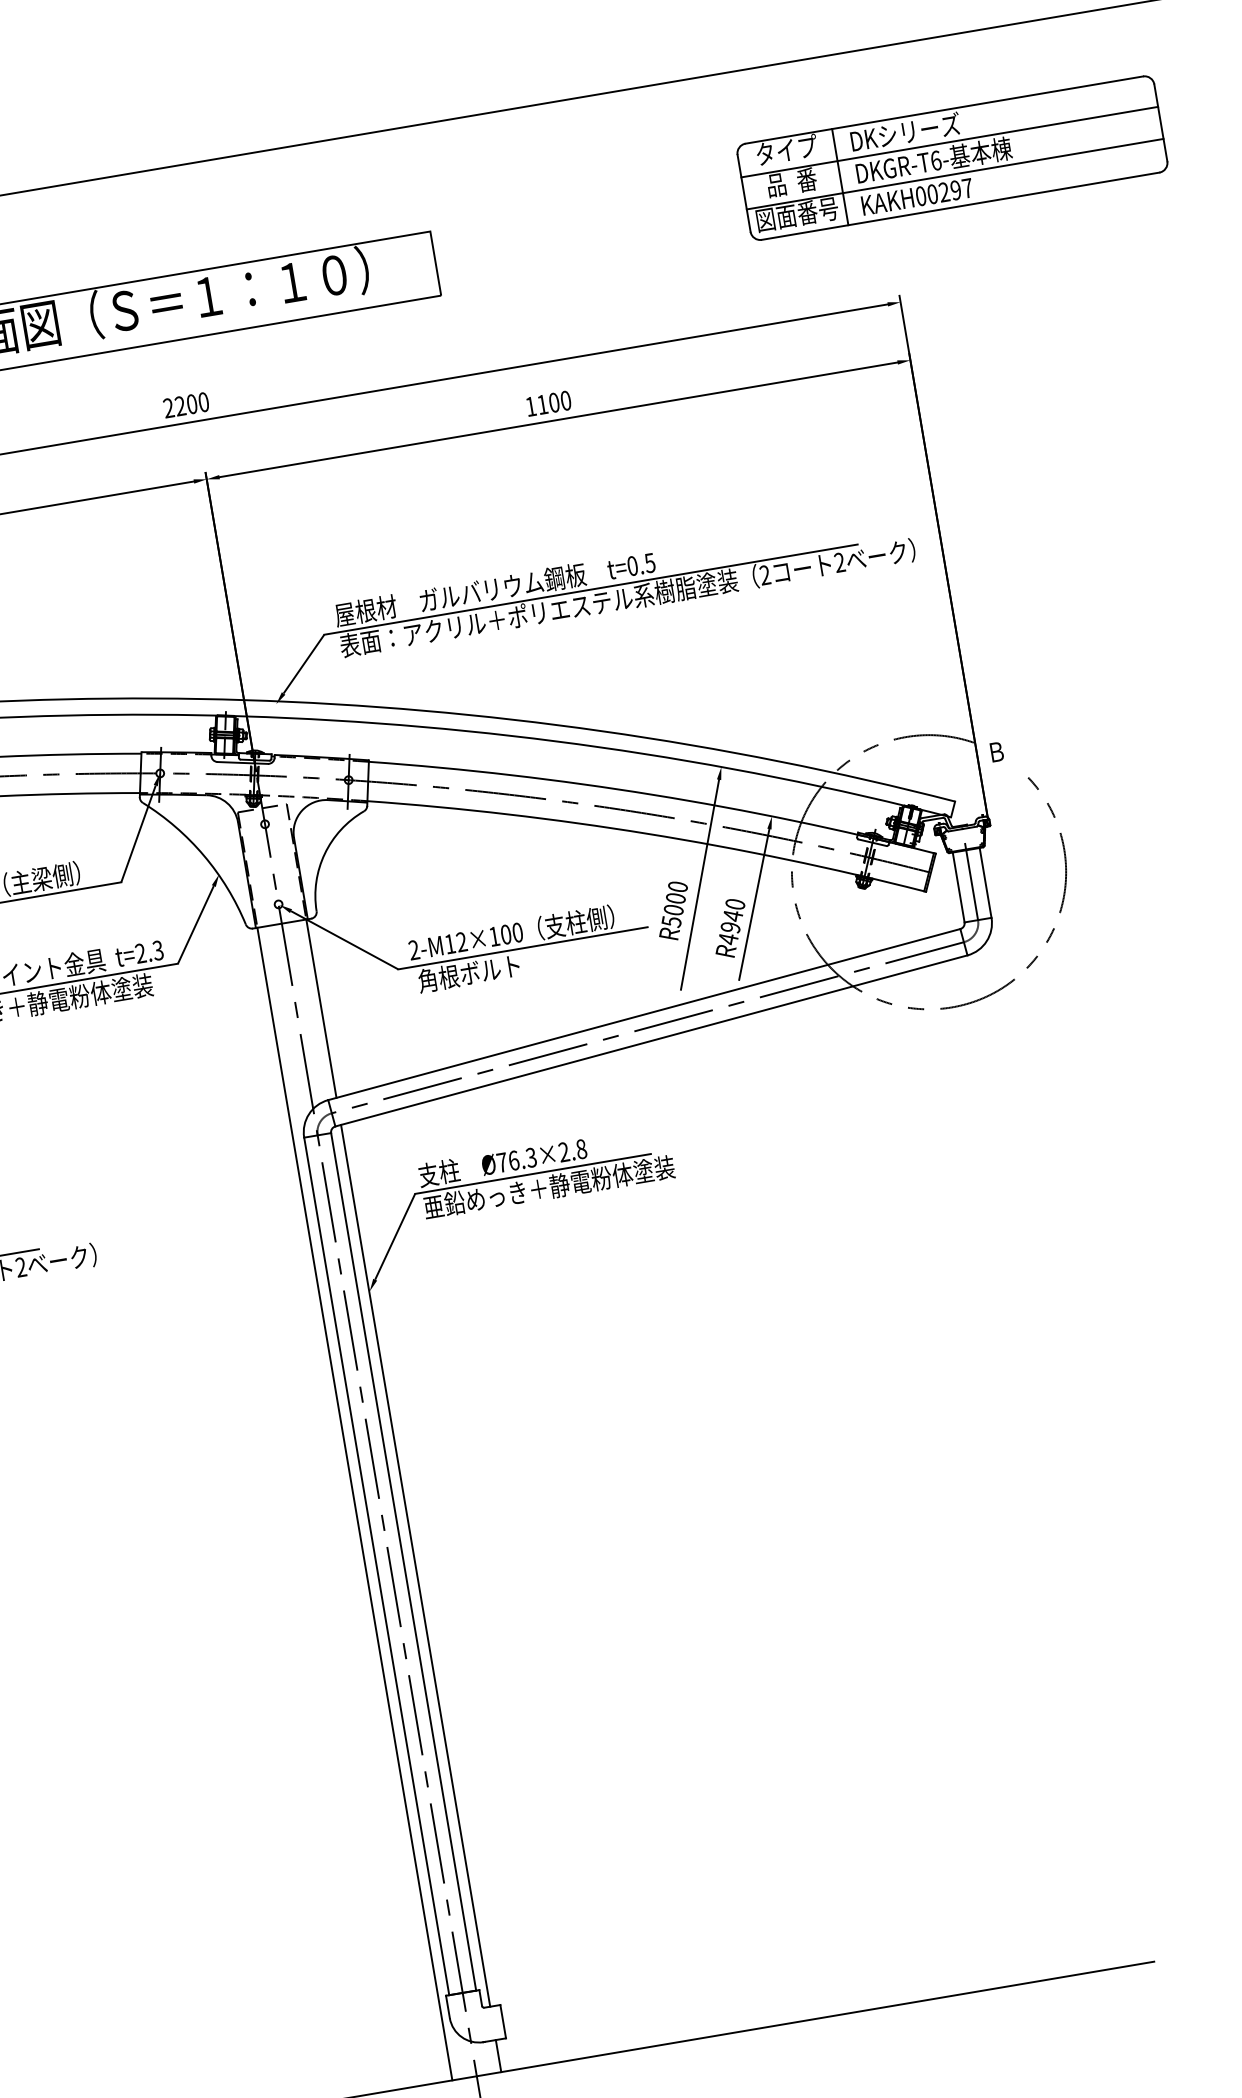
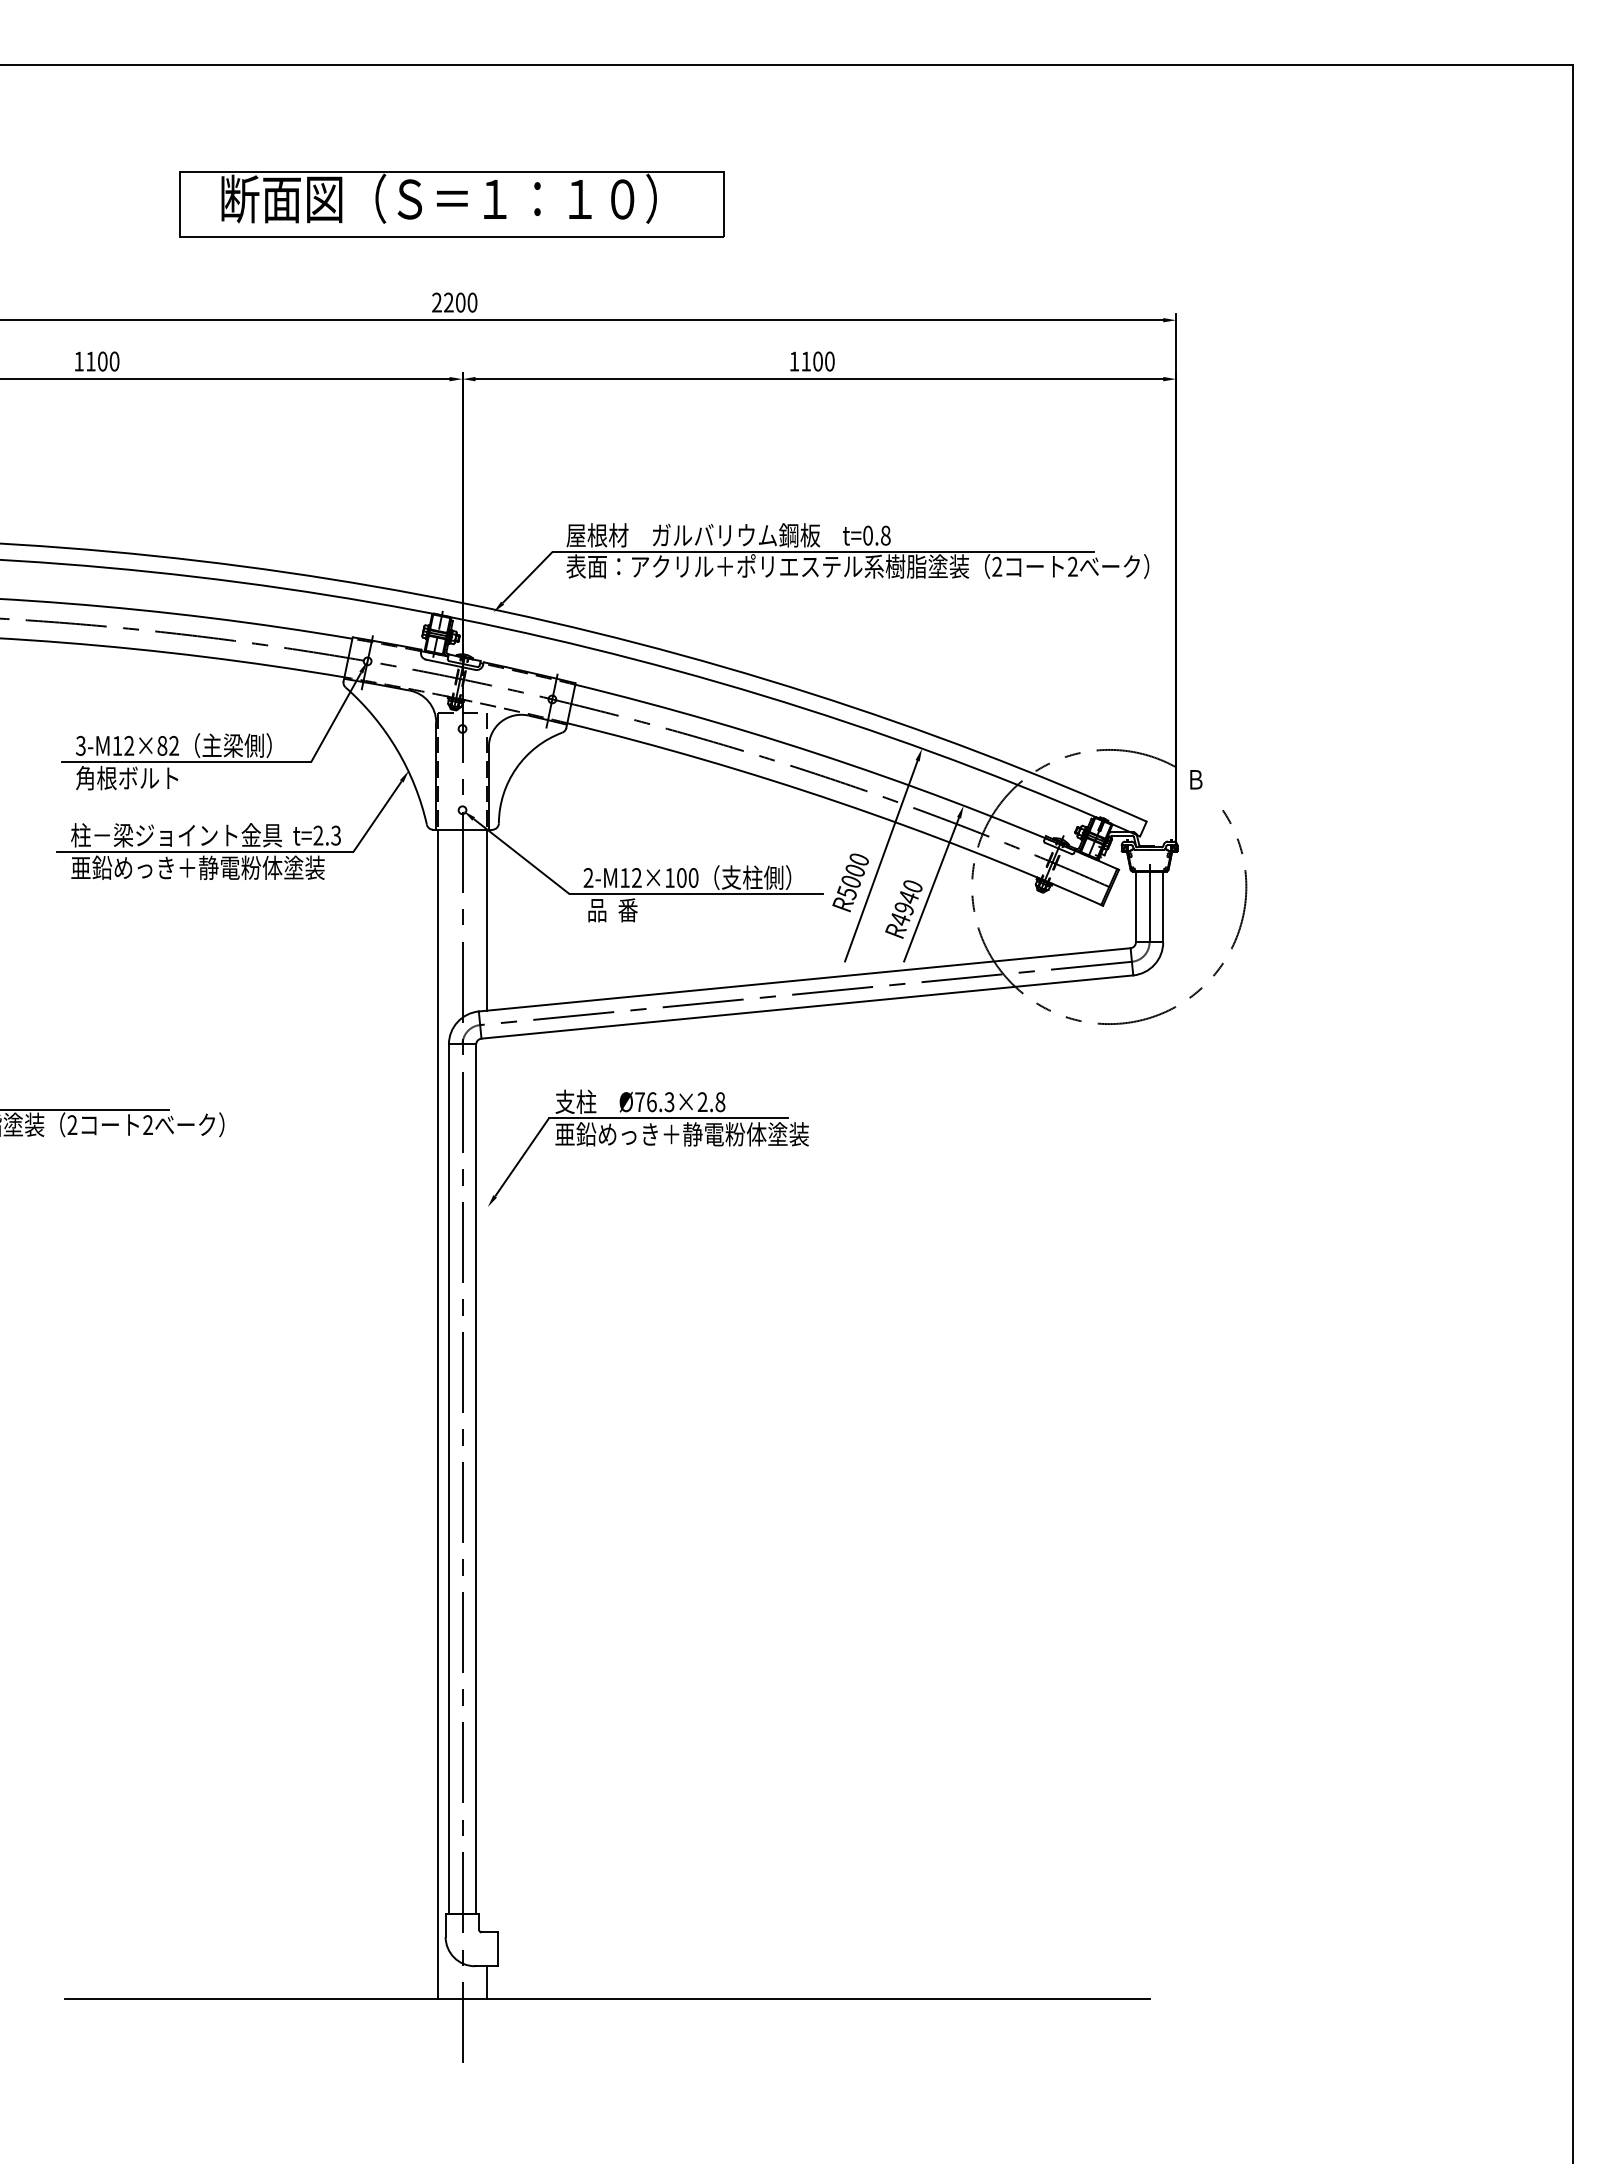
part: (952, 157) -> (1251, 186), removed
text: (649, 562) -> (885, 535), t=0.5 -> t=0.8
text: (468, 973) -> (638, 910), 角根ボルト -> 品  番
line: (415, 1566) -> (487, 1485), removed

